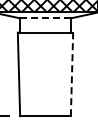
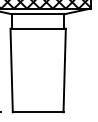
line: (45, 18) -> (38, 14), dashed -> solid
line: (72, 74) -> (65, 70), dashed -> solid

